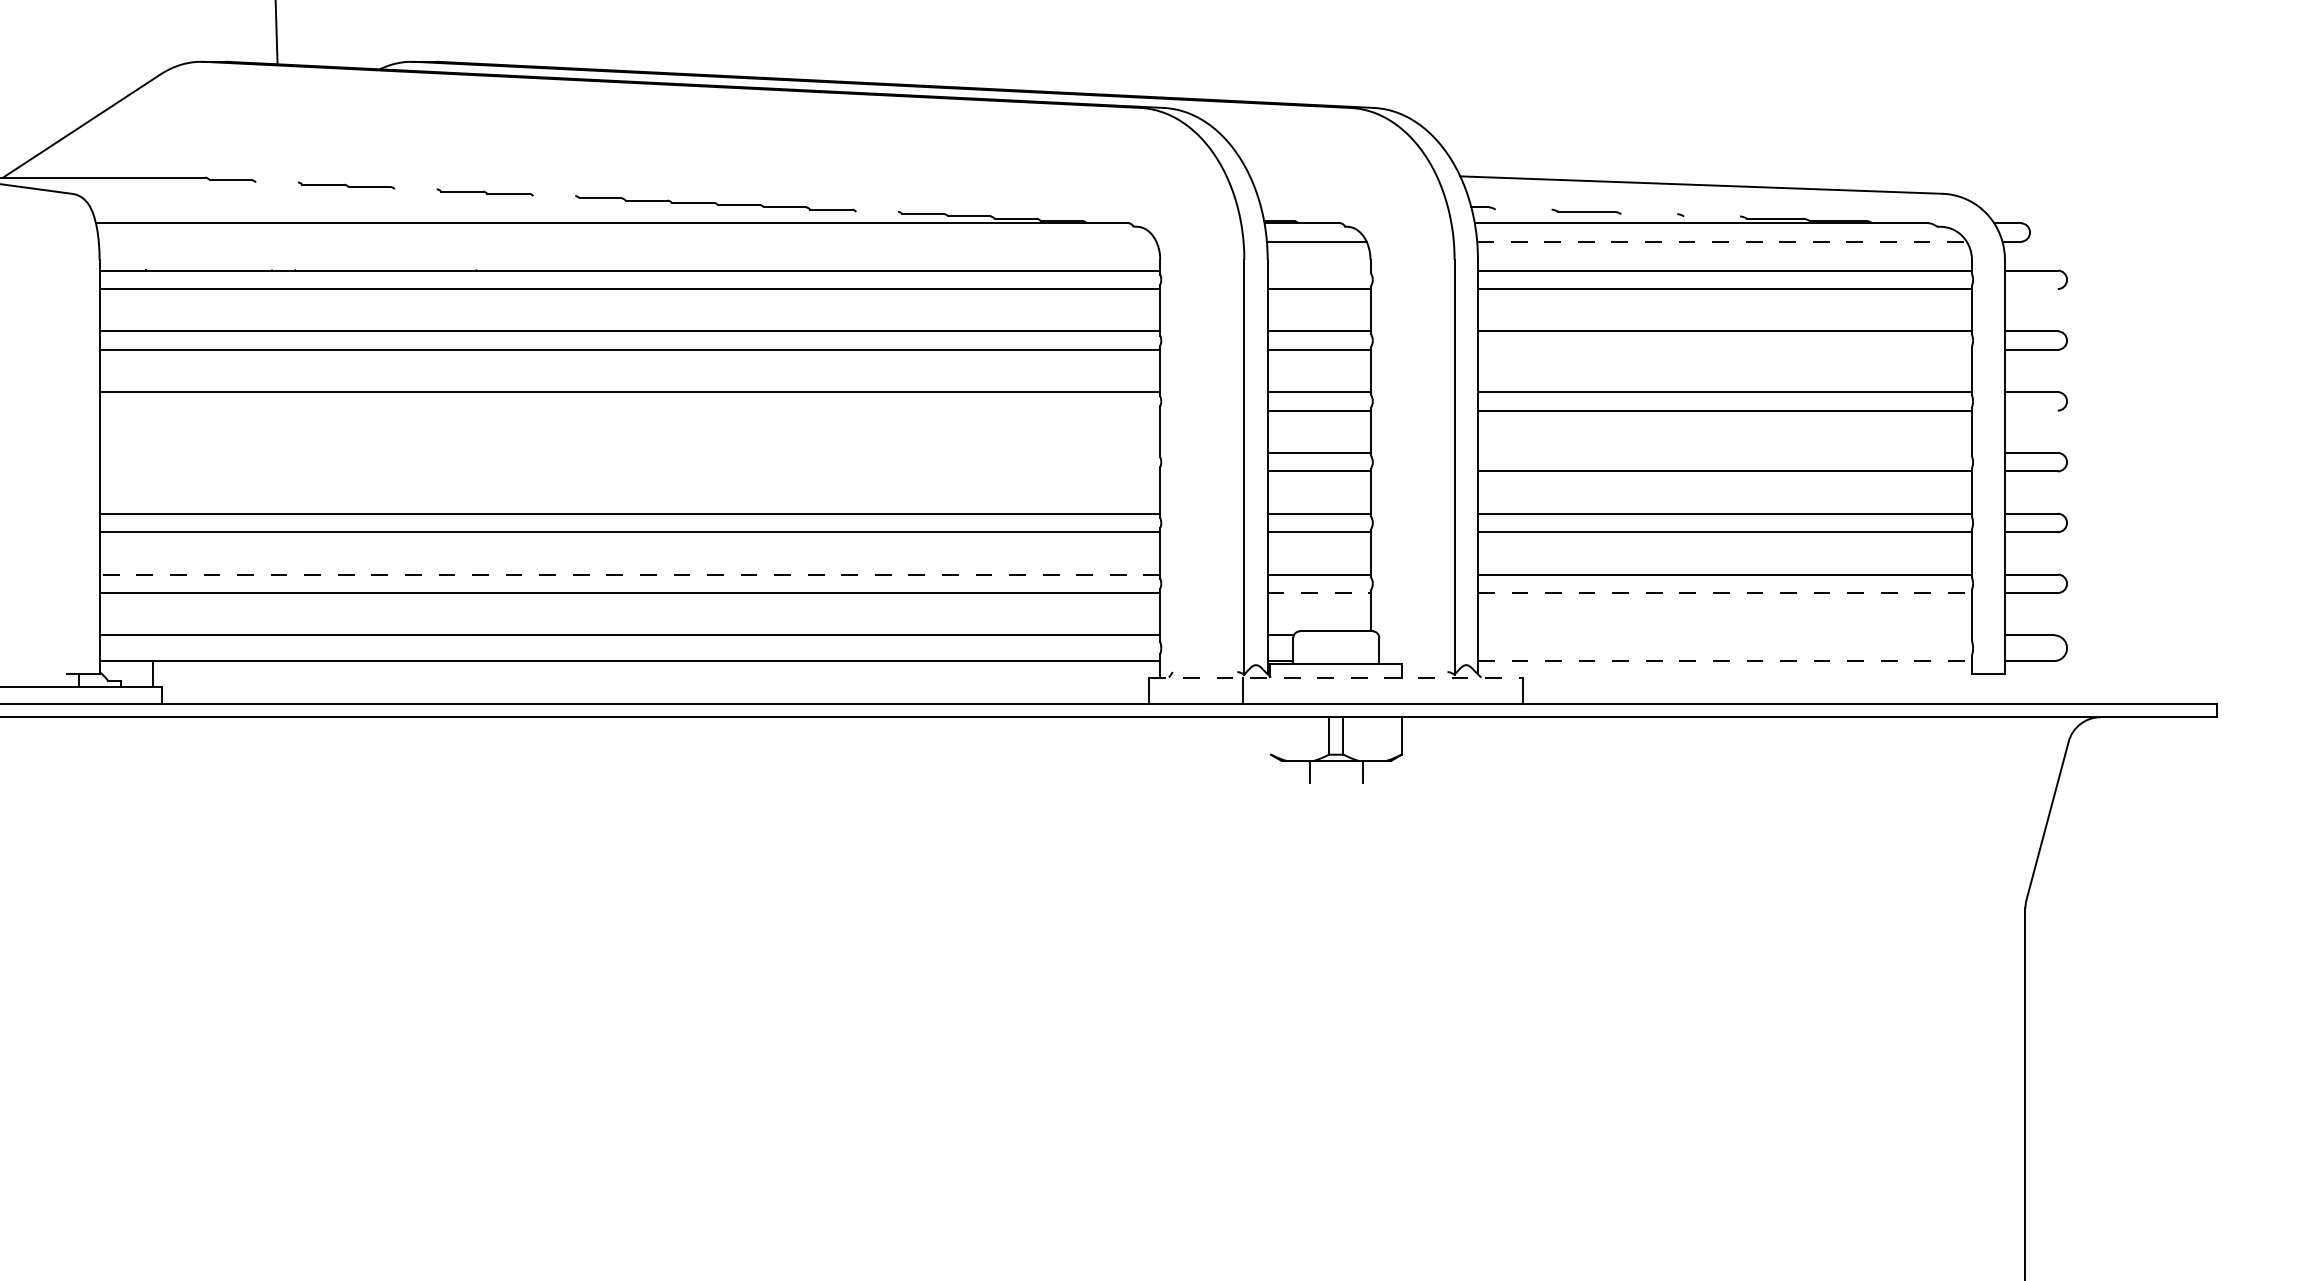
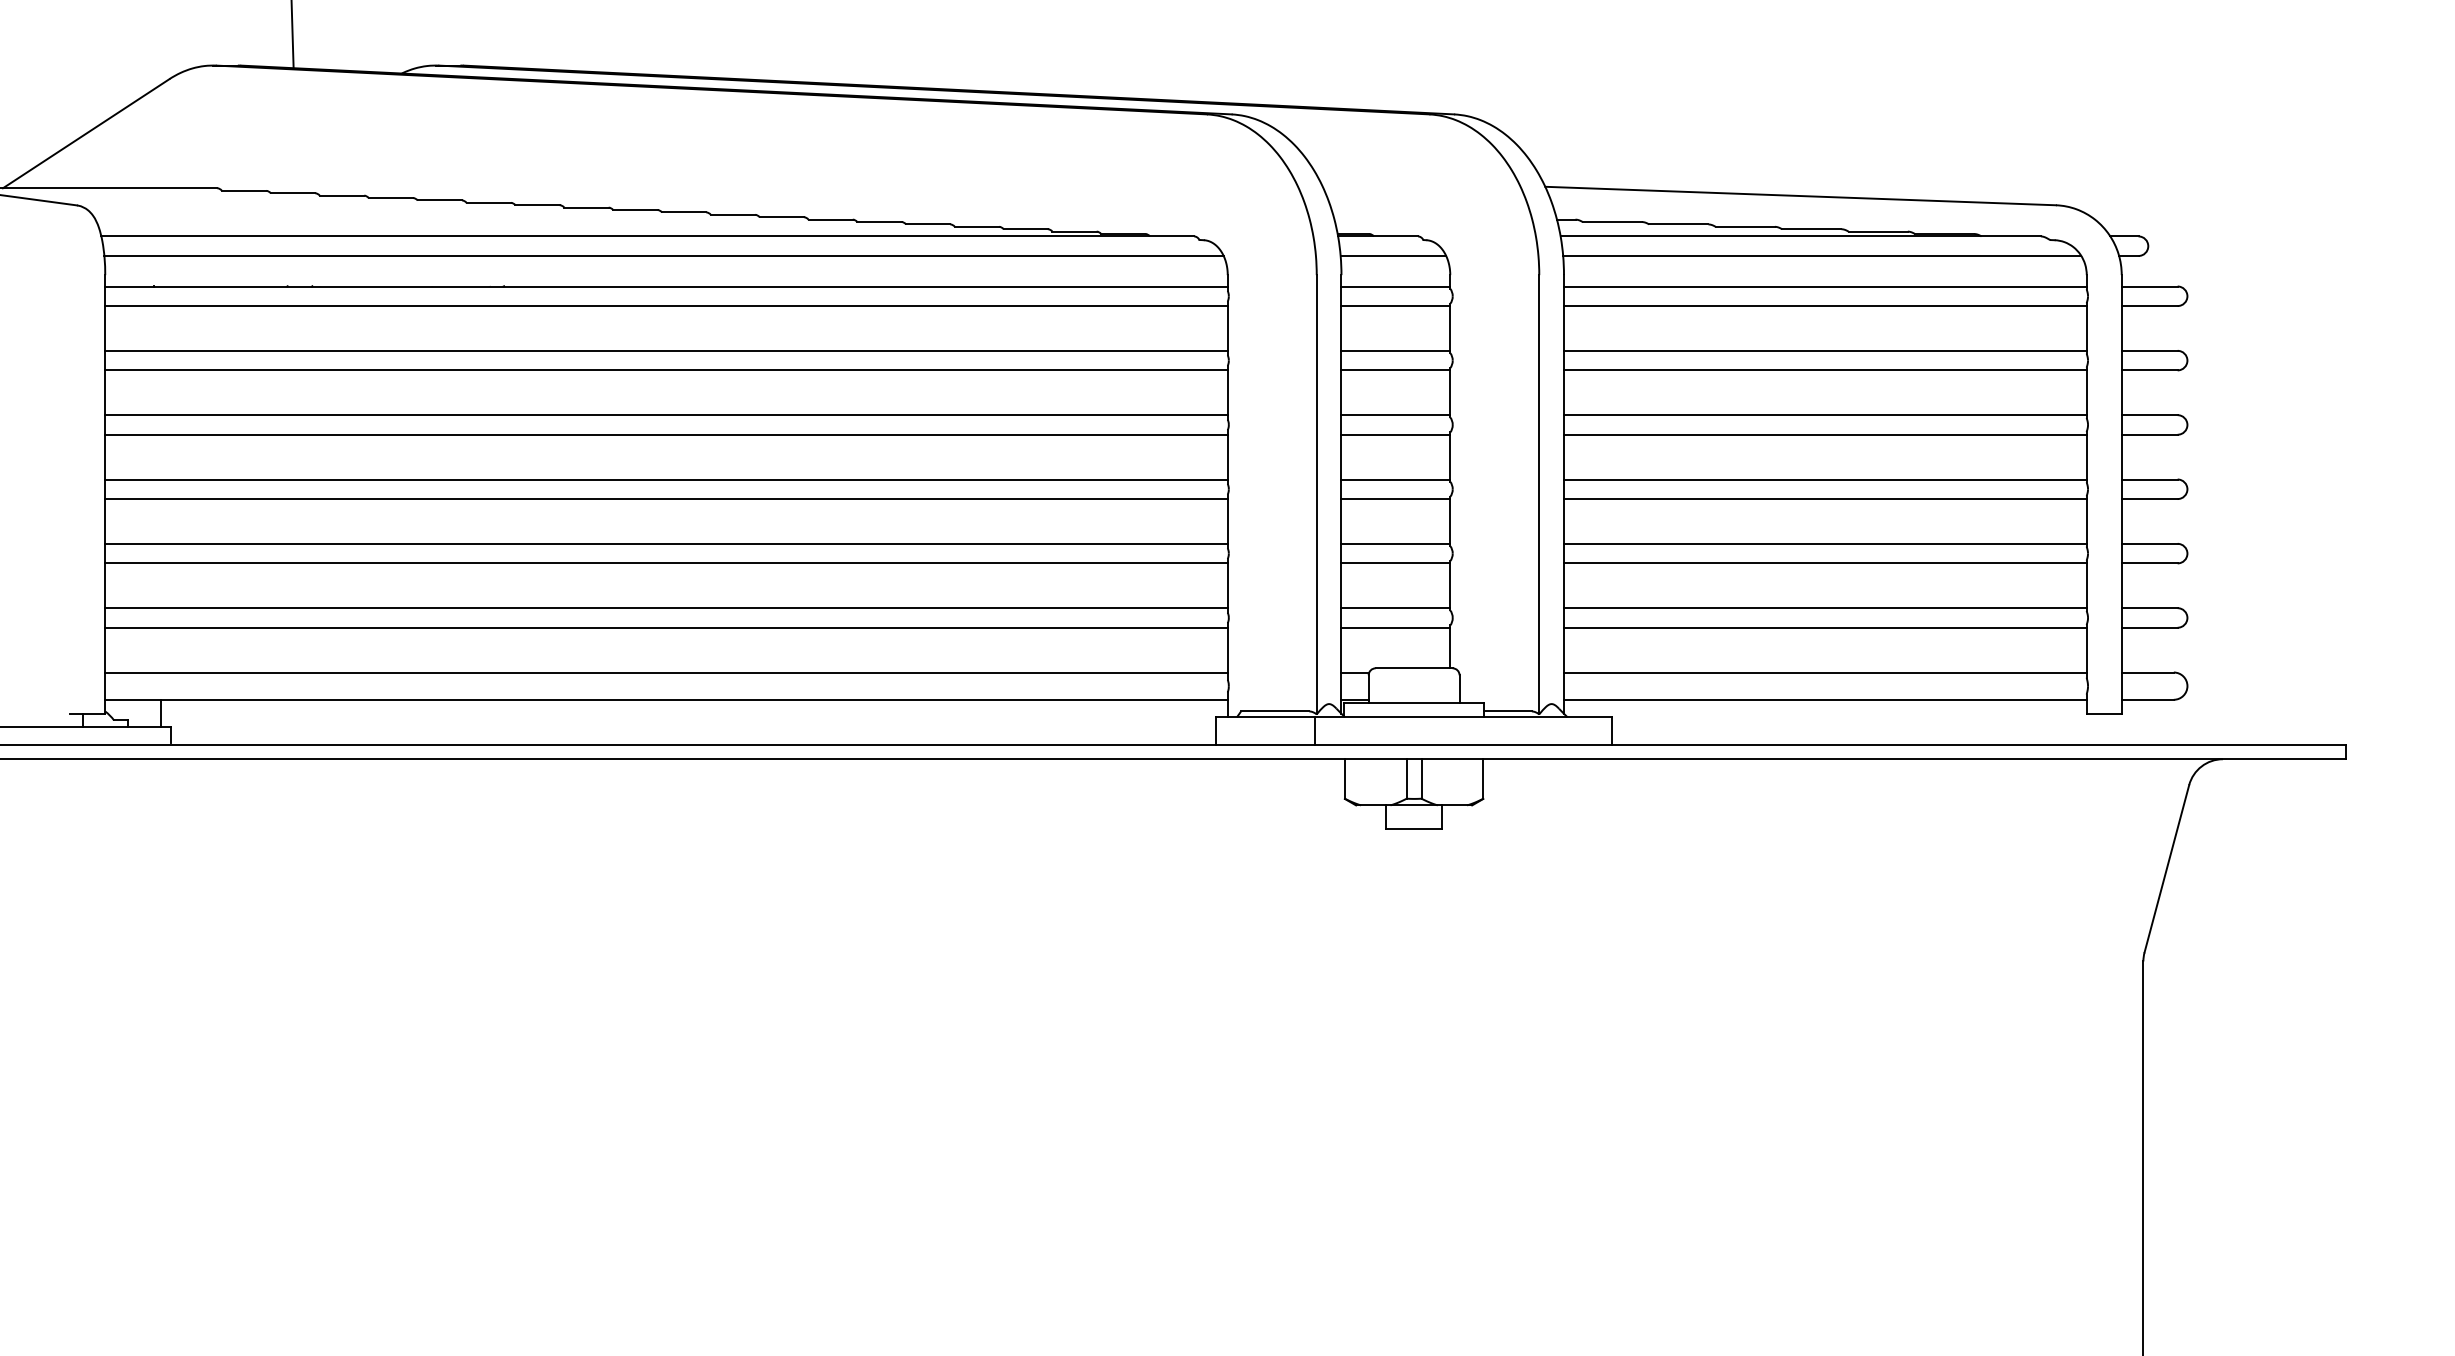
line: (276, 182) -> (292, 193), added
line: (415, 189) -> (439, 200), added
line: (554, 195) -> (586, 207), added
line: (1522, 210) -> (1611, 222), added
line: (877, 211) -> (928, 224), added
line: (1648, 213) -> (1744, 226), added
line: (1711, 216) -> (1811, 229), added
line: (627, 242) -> (663, 256), added
line: (1722, 242) -> (1822, 256), dashed -> solid
line: (1318, 270) -> (1395, 286), added
line: (2031, 289) -> (2149, 306), added
line: (1725, 349) -> (1825, 370), added
line: (629, 410) -> (666, 434), added
line: (2031, 410) -> (2149, 434), added
line: (629, 452) -> (666, 479), added
line: (1725, 452) -> (1825, 479), added
line: (629, 471) -> (666, 499), added
line: (629, 574) -> (666, 608), dashed -> solid
line: (1319, 592) -> (1396, 627), dashed -> solid
line: (1725, 592) -> (1825, 627), dashed -> solid
line: (1725, 635) -> (1825, 672), added
line: (1725, 660) -> (1825, 699), dashed -> solid
line: (1205, 672) -> (1275, 711), added
line: (1424, 672) -> (1507, 711), added
line: (1336, 677) -> (1414, 717), dashed -> solid
line: (1270, 735) -> (1344, 778), added
line: (1336, 783) -> (1414, 829), added

